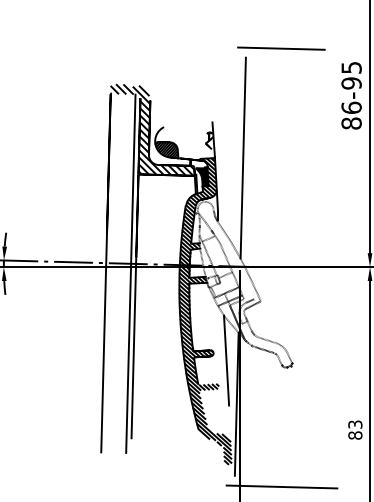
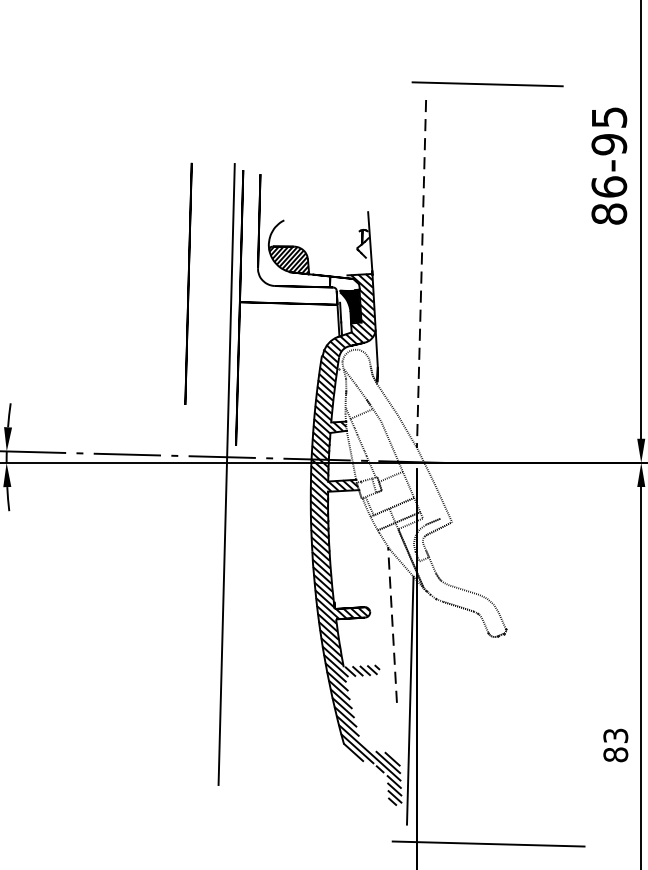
hatch: (152, 129) -> (264, 224), removed
line: (243, 158) -> (421, 274), solid -> dashed
line: (104, 342) -> (181, 593), removed
line: (133, 347) -> (231, 602), removed
line: (226, 360) -> (392, 624), solid -> dashed

